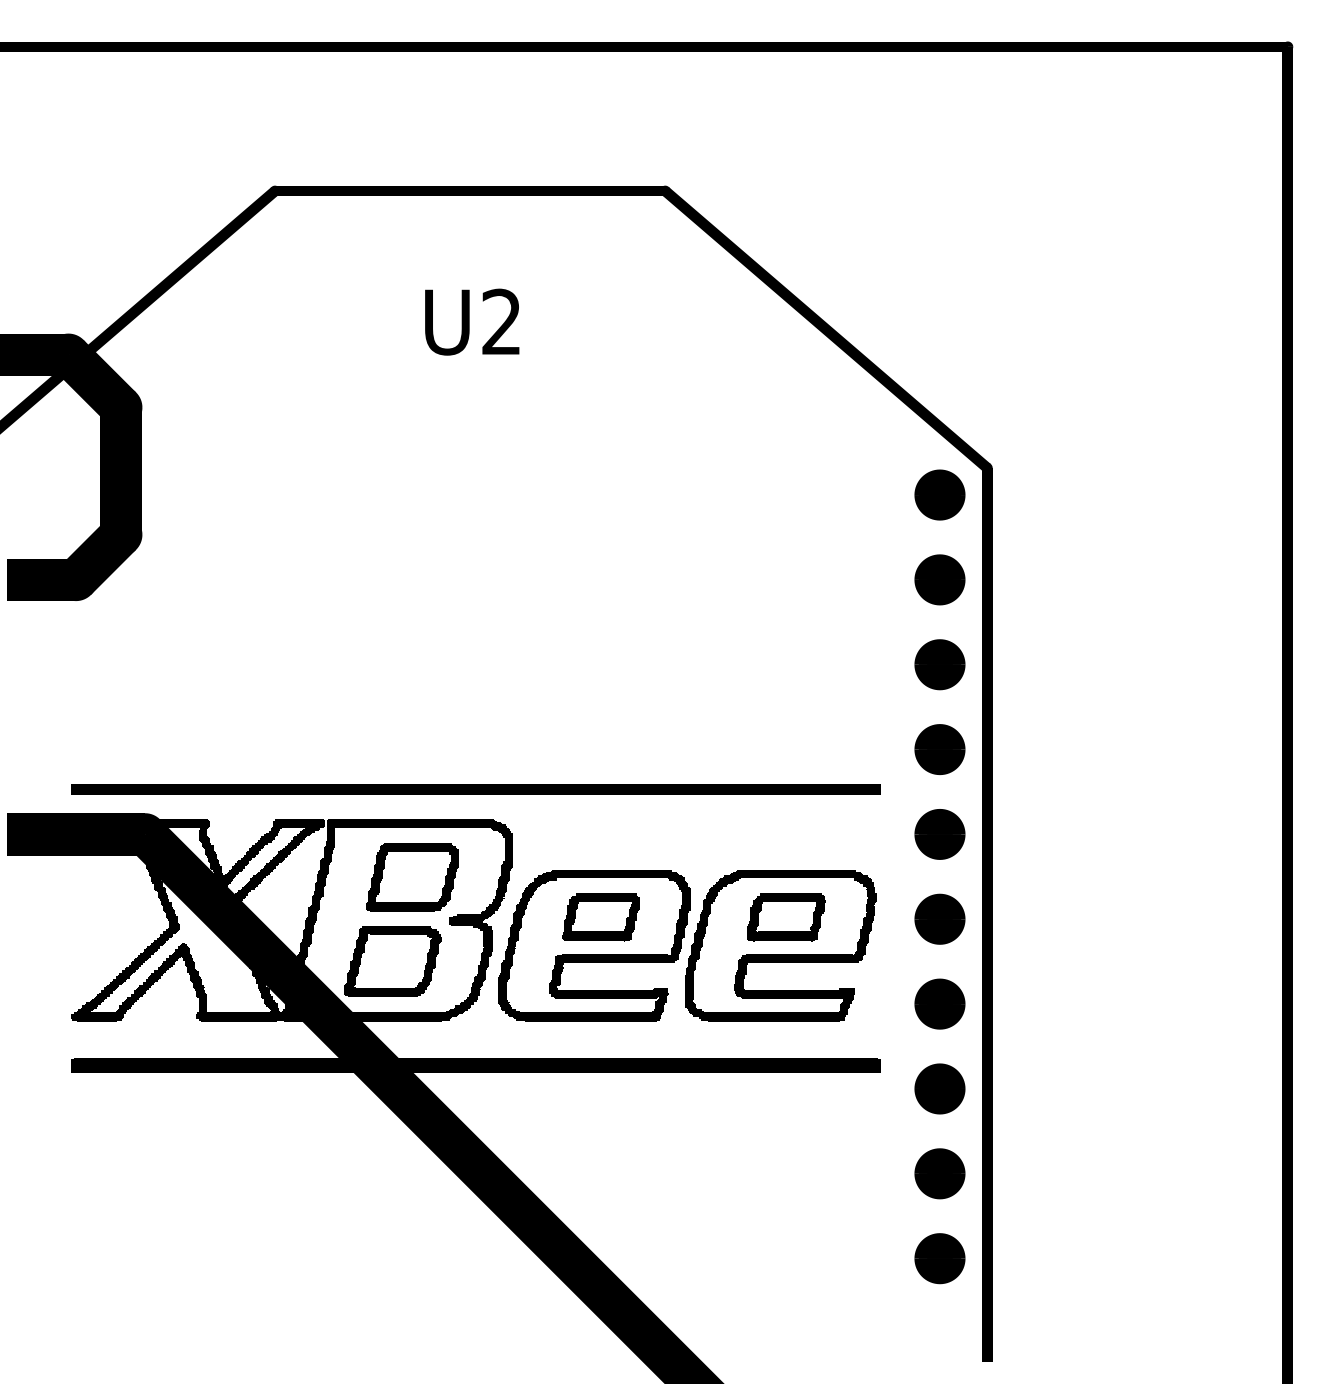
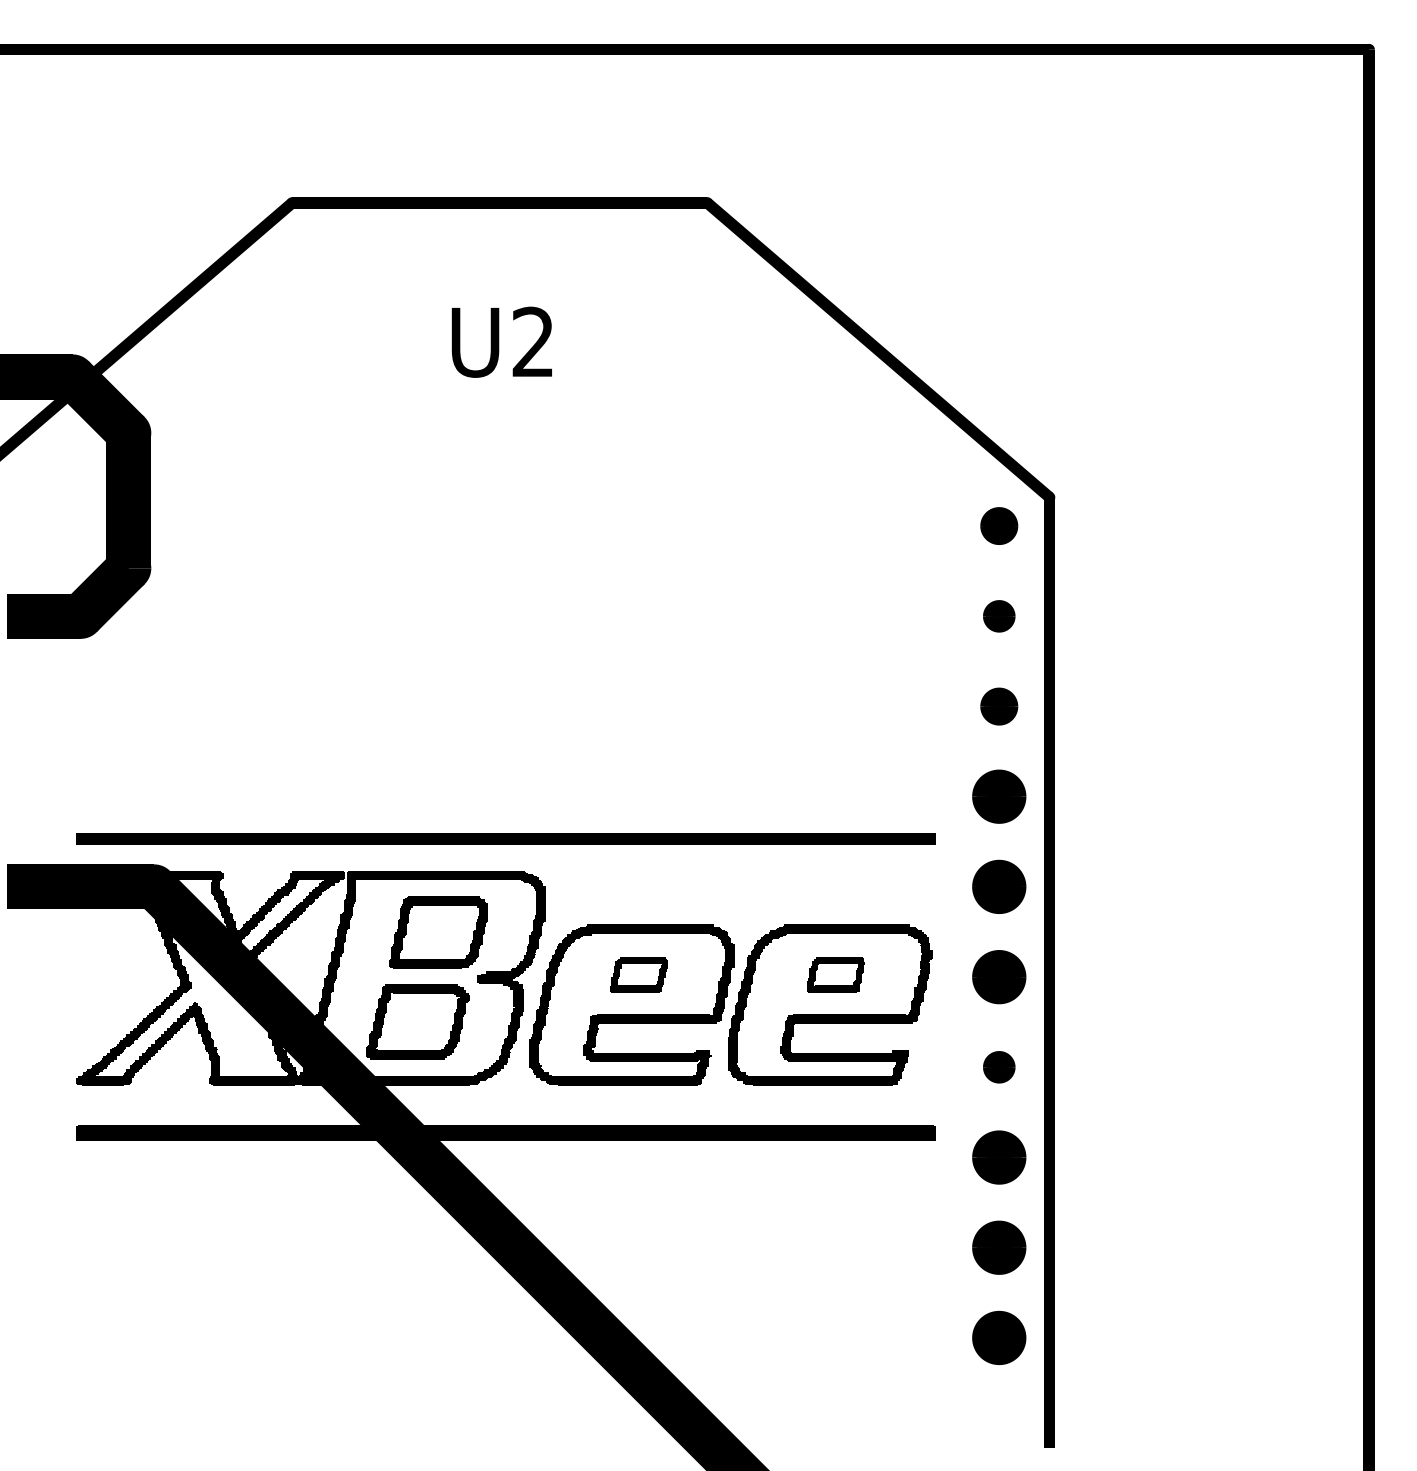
part: (939, 494) -> (998, 525), size x0.7
part: (939, 579) -> (998, 615), size x0.6
part: (939, 664) -> (998, 706), size x0.7
part: (600, 917) -> (638, 975), size x0.7
part: (786, 917) -> (836, 975), size x0.7
part: (939, 1003) -> (998, 1066), size x0.6

